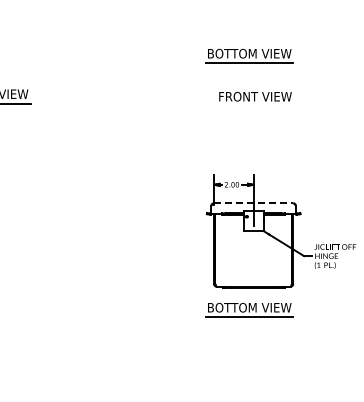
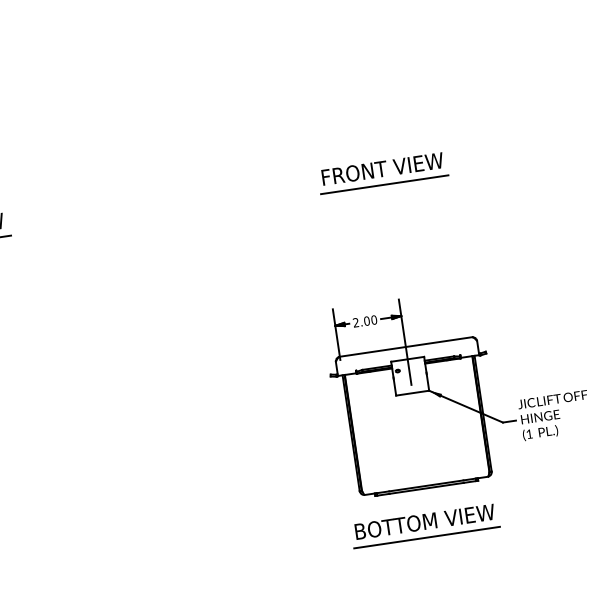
part: (249, 55) -> (362, 101), removed
line: (255, 106) -> (385, 185), added
line: (253, 203) -> (405, 347), dashed -> solid

